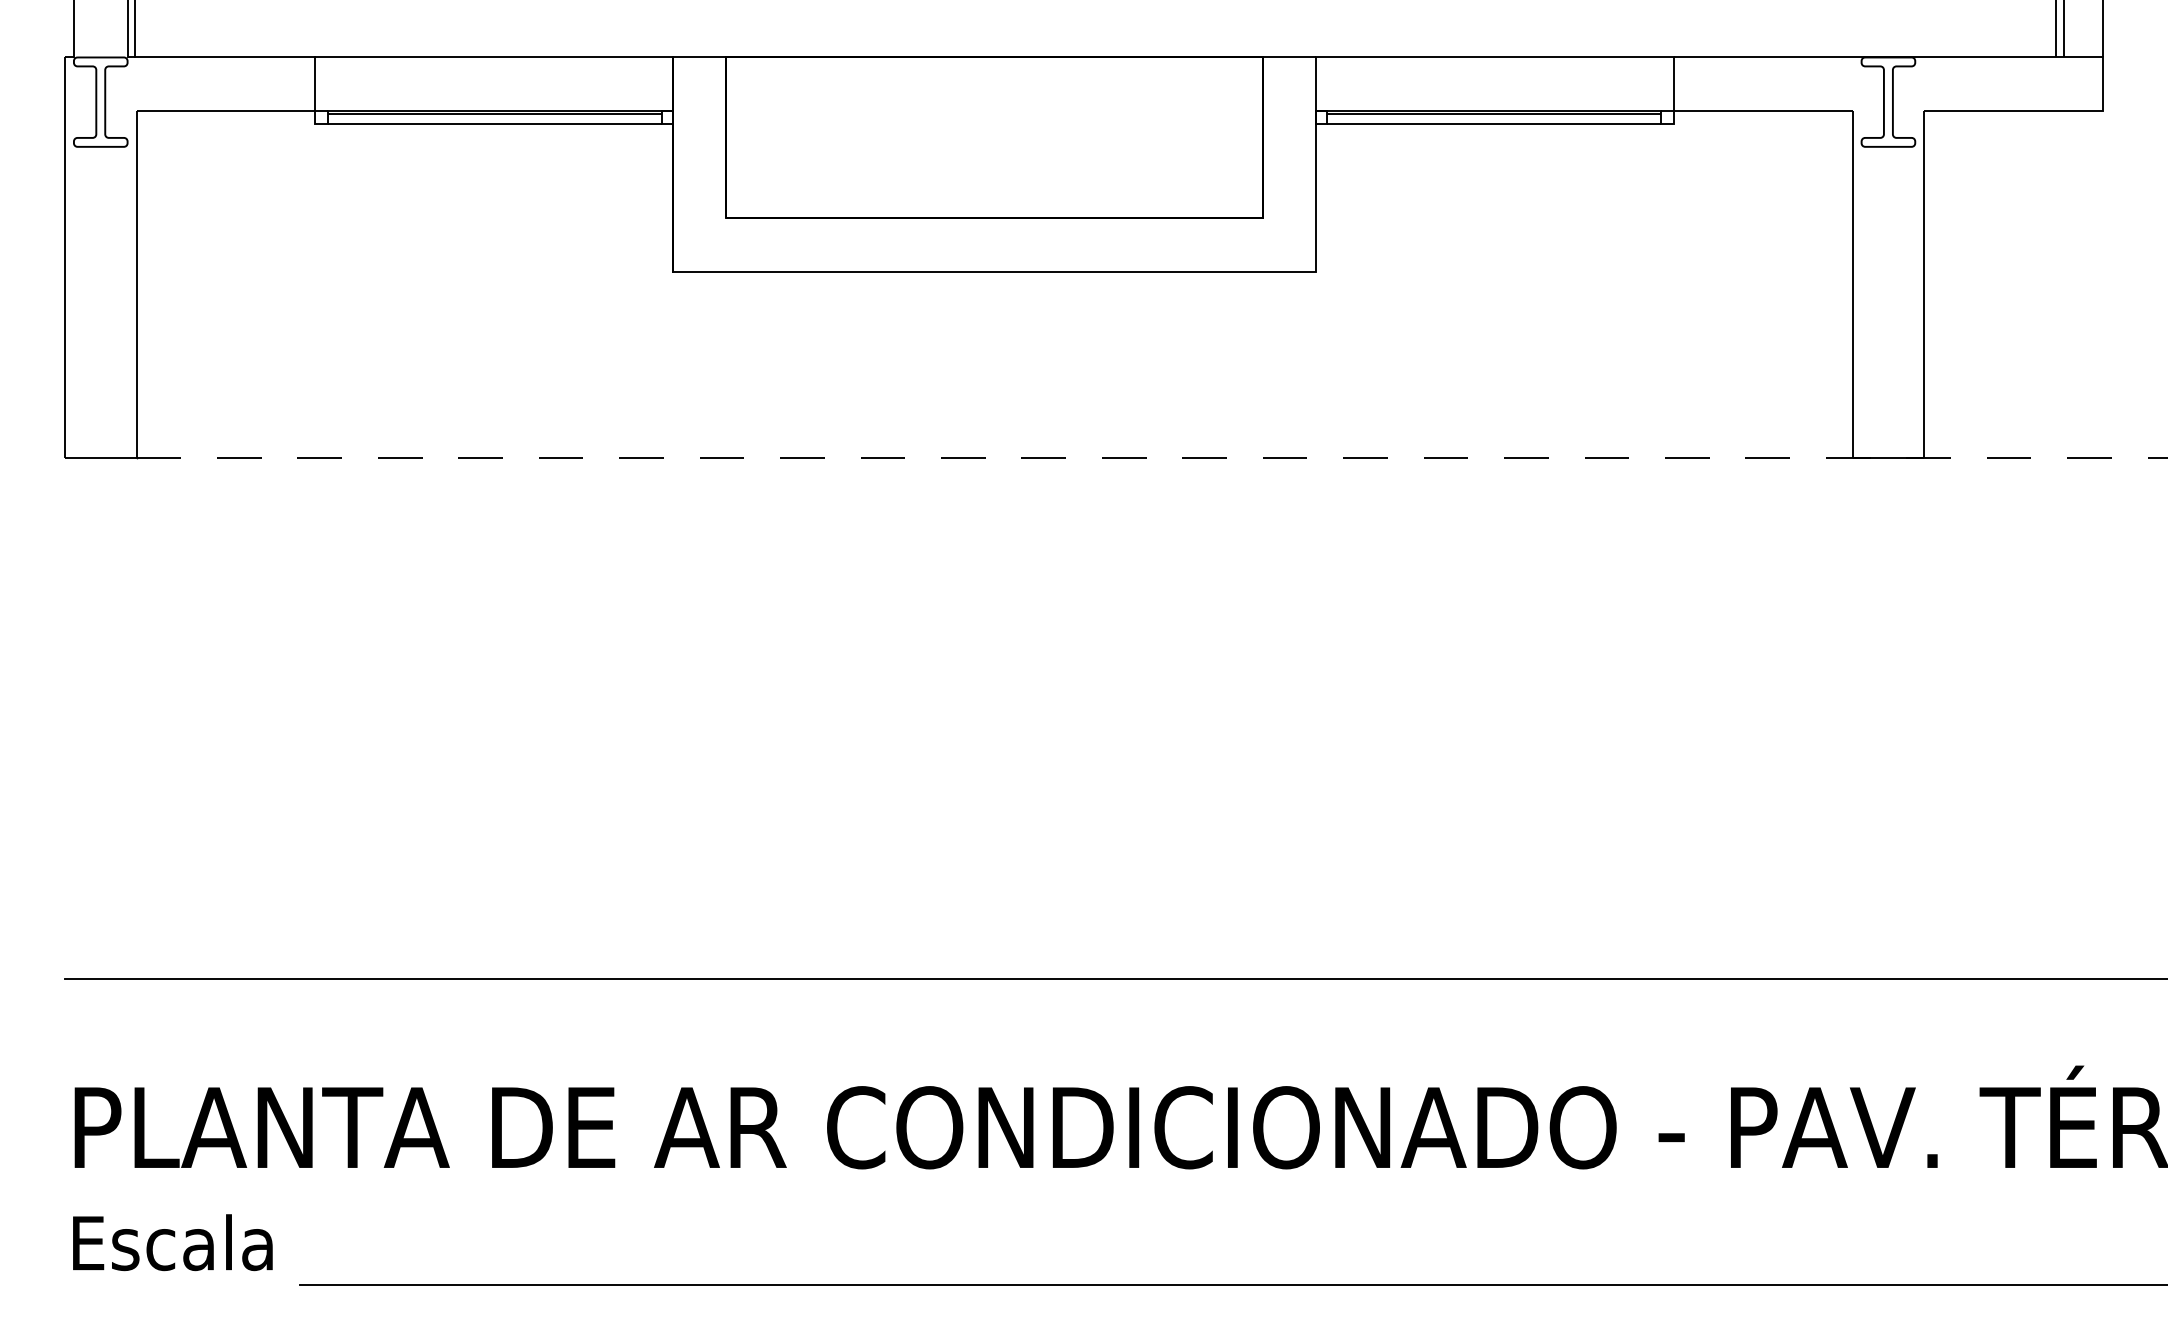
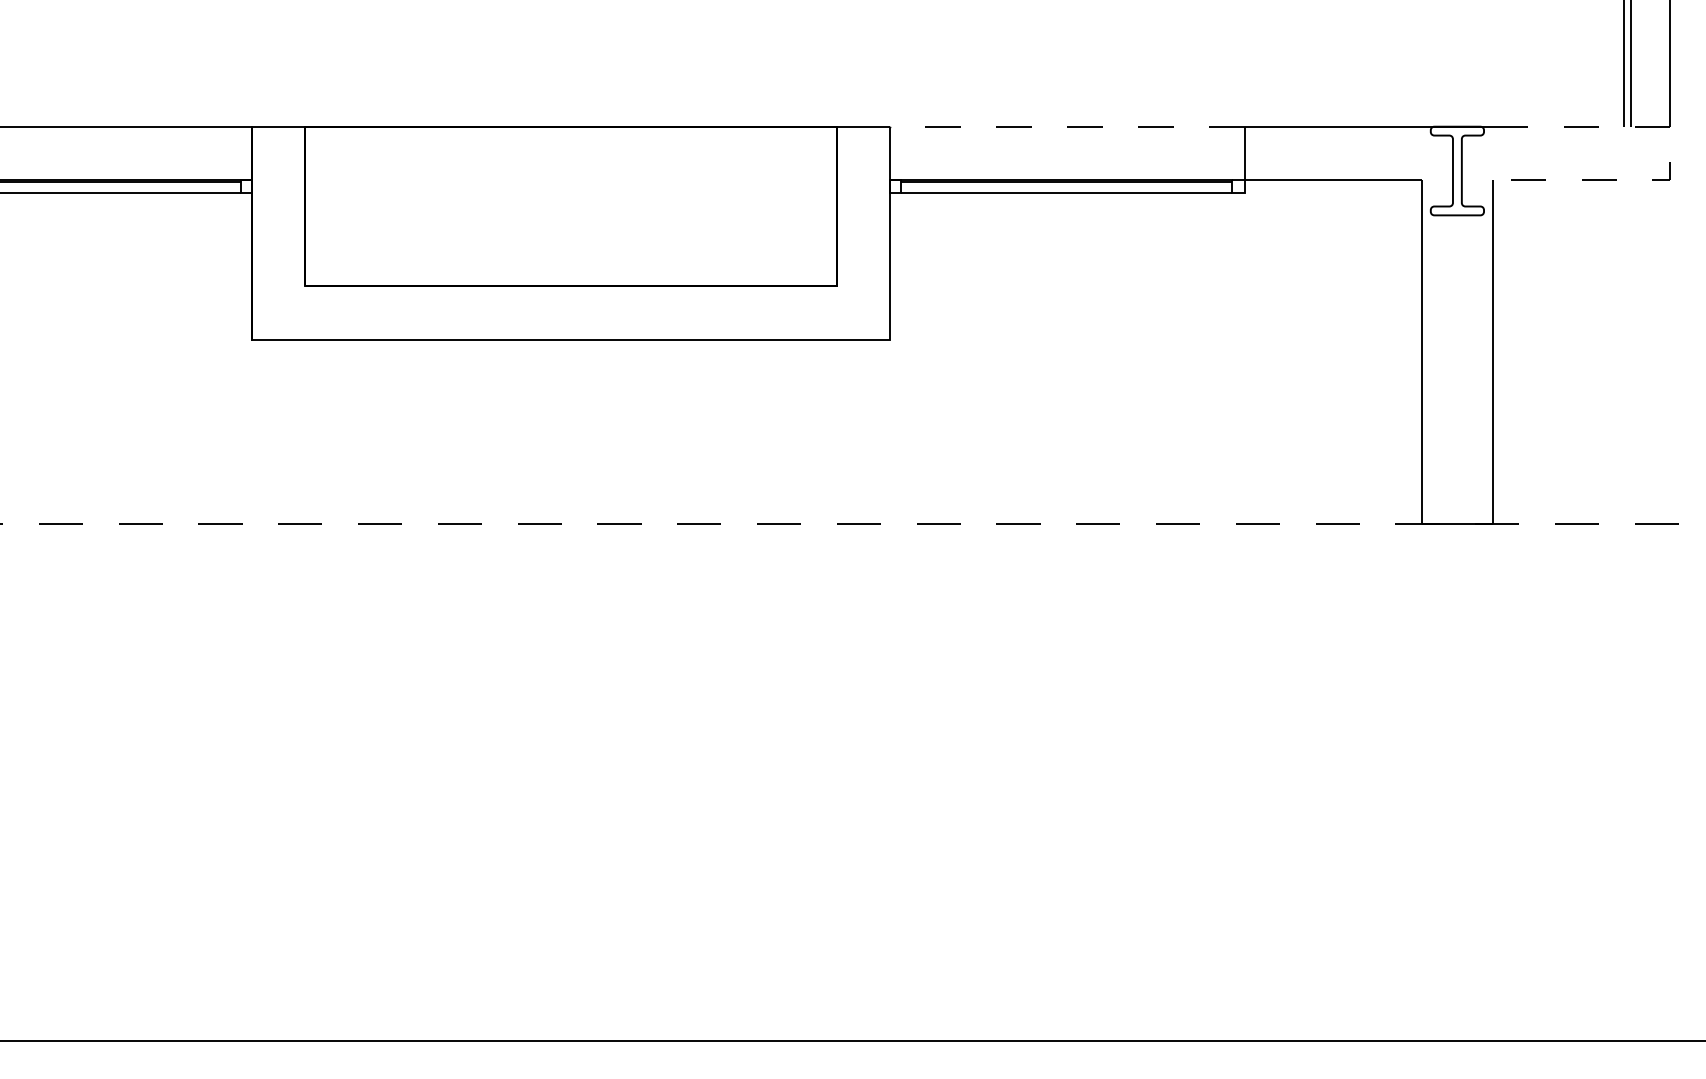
line: (1495, 57) -> (1067, 126), solid -> dashed
line: (2102, 84) -> (1669, 153), solid -> dashed

